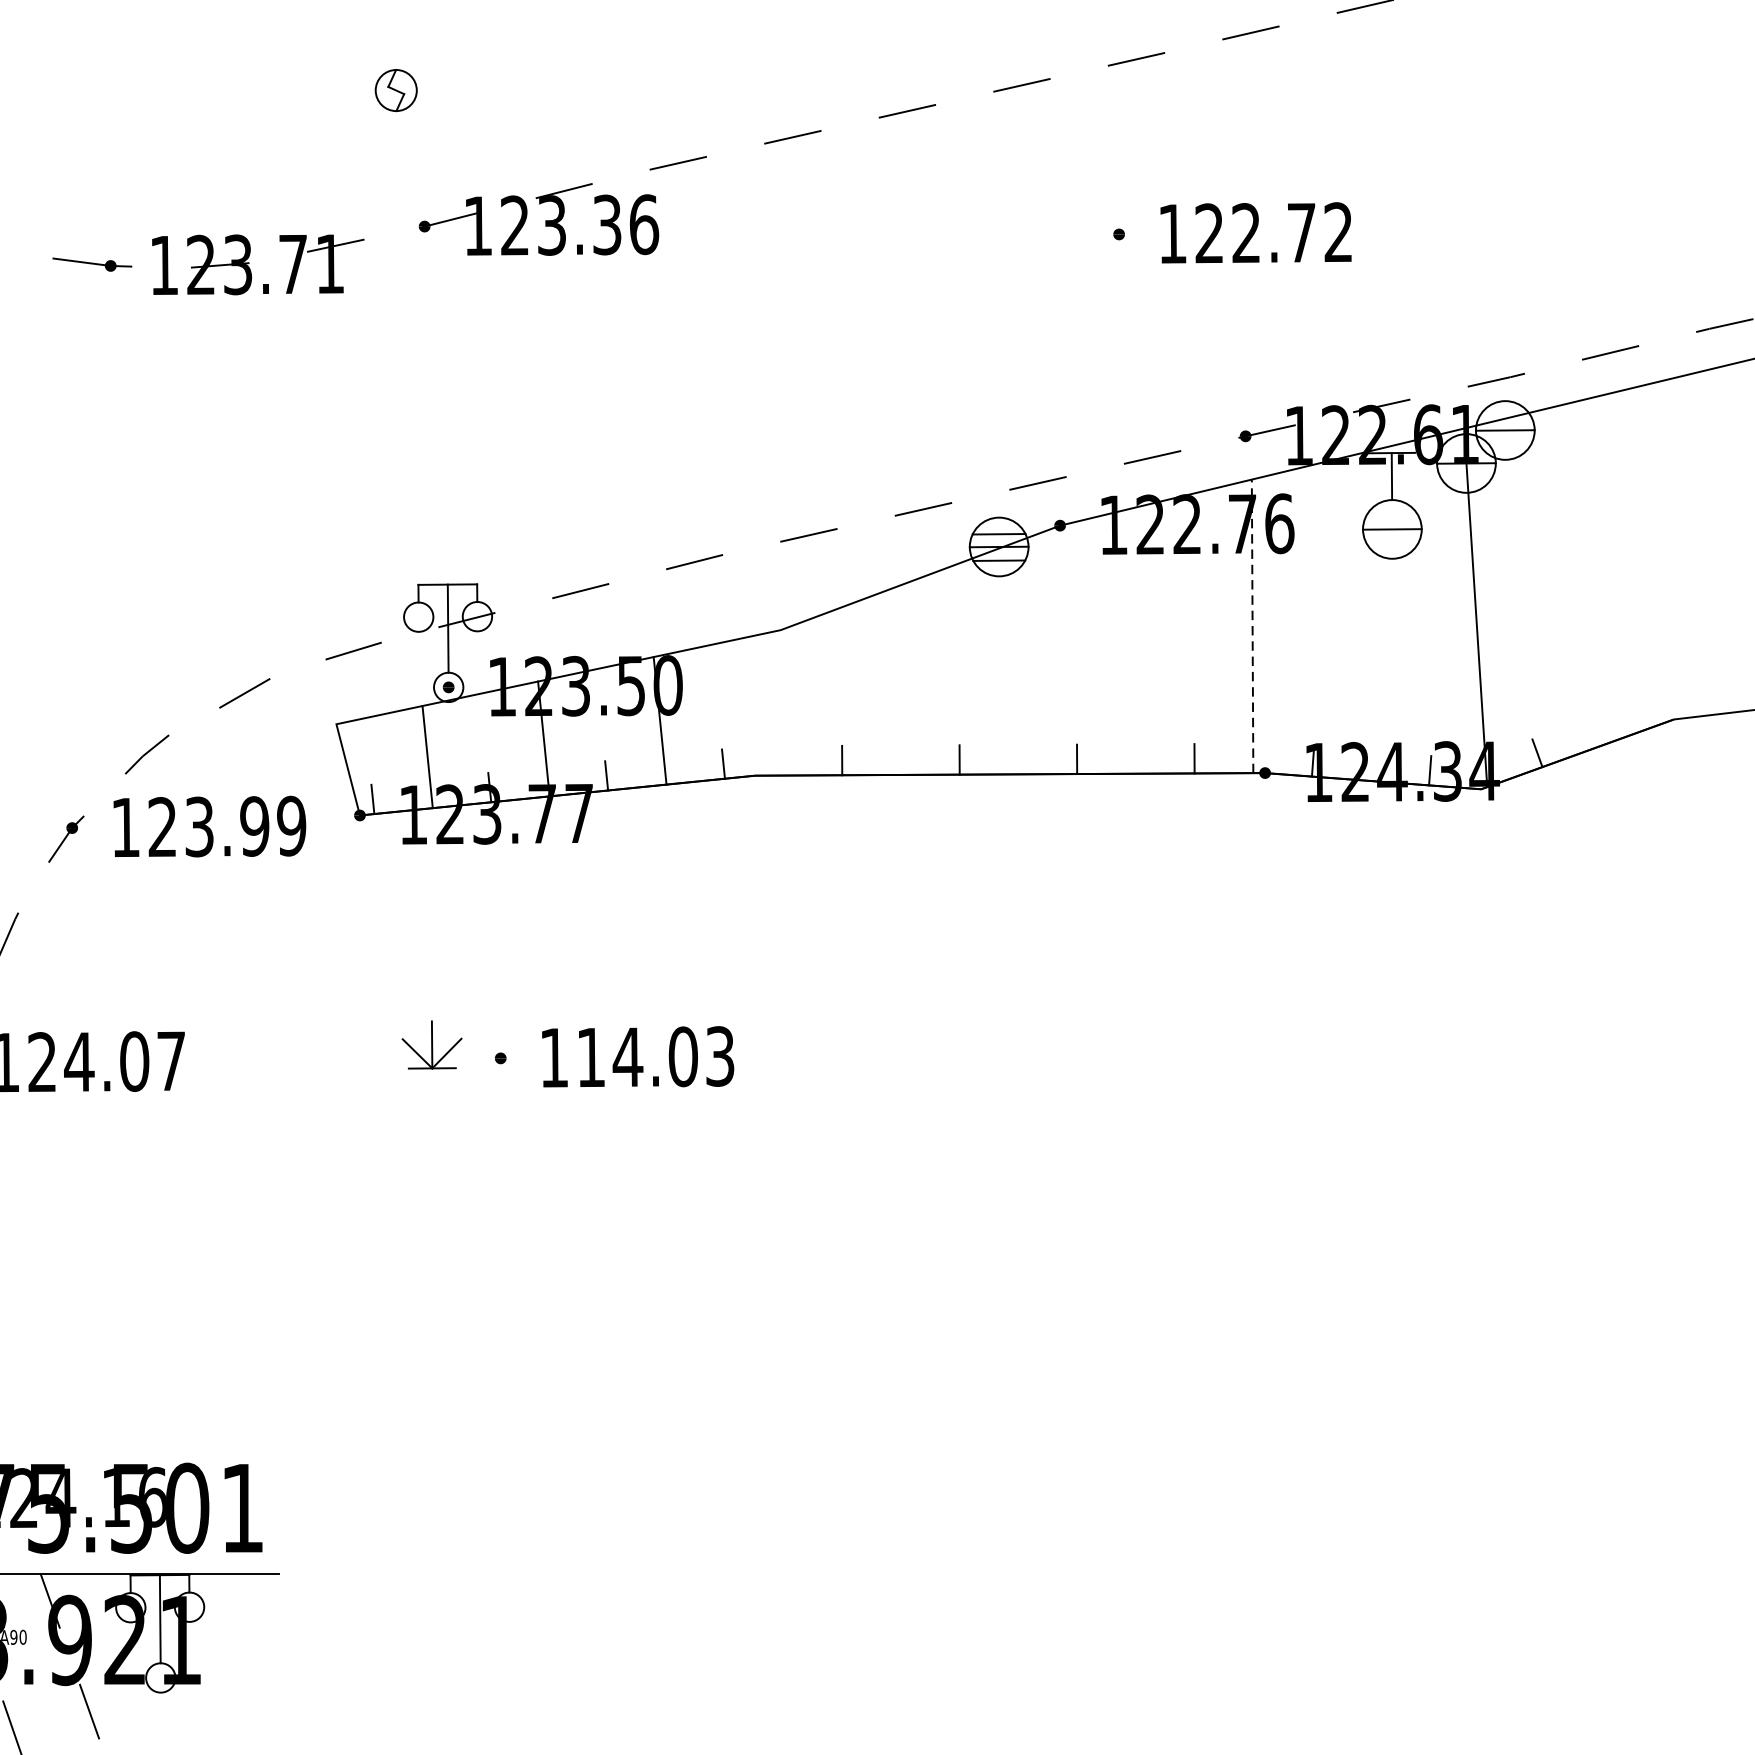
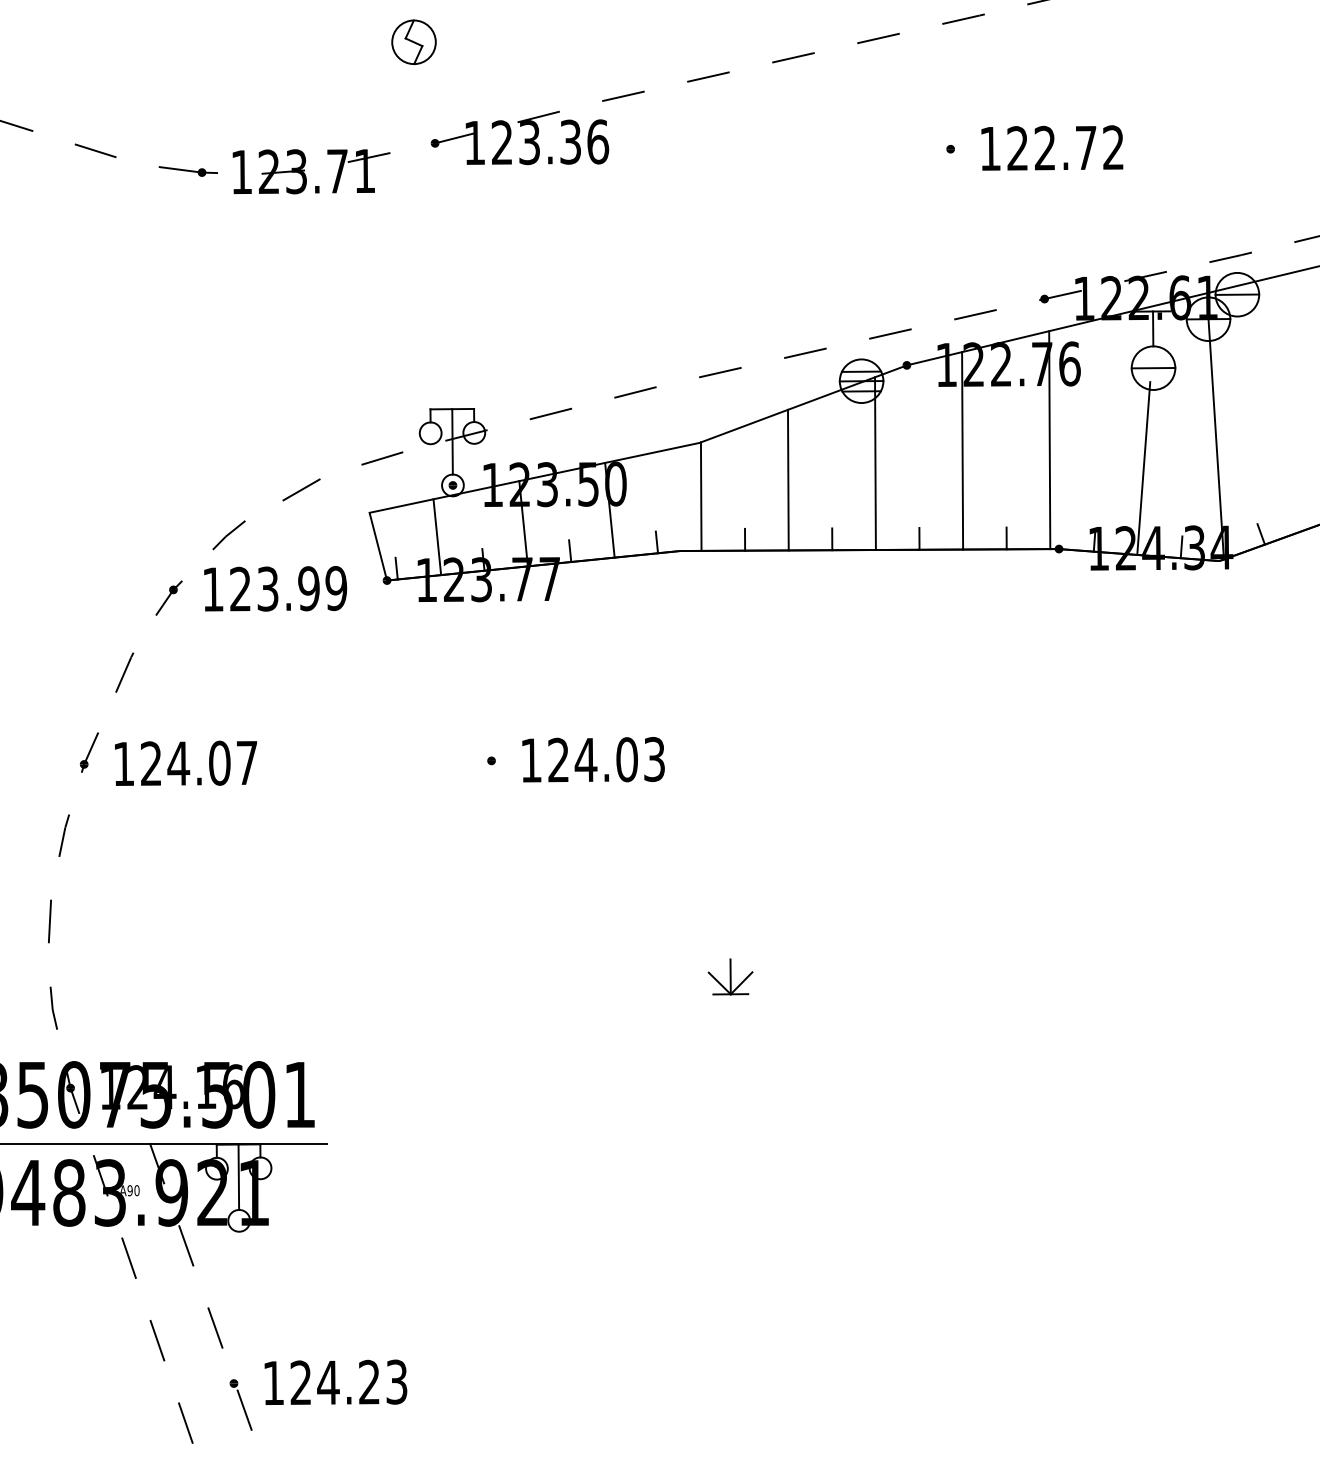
part: (395, 90) -> (413, 42), size x1.43
line: (1252, 626) -> (1049, 440), dashed -> solid
line: (1135, 640) -> (962, 450), added
line: (1017, 657) -> (875, 463), added
line: (1378, 664) -> (1143, 468), added
line: (899, 679) -> (787, 479), added
line: (782, 702) -> (700, 496), added
part: (431, 1044) -> (730, 976), moved
text: (590, 1056) -> (558, 759), 114.03 -> 124.03

